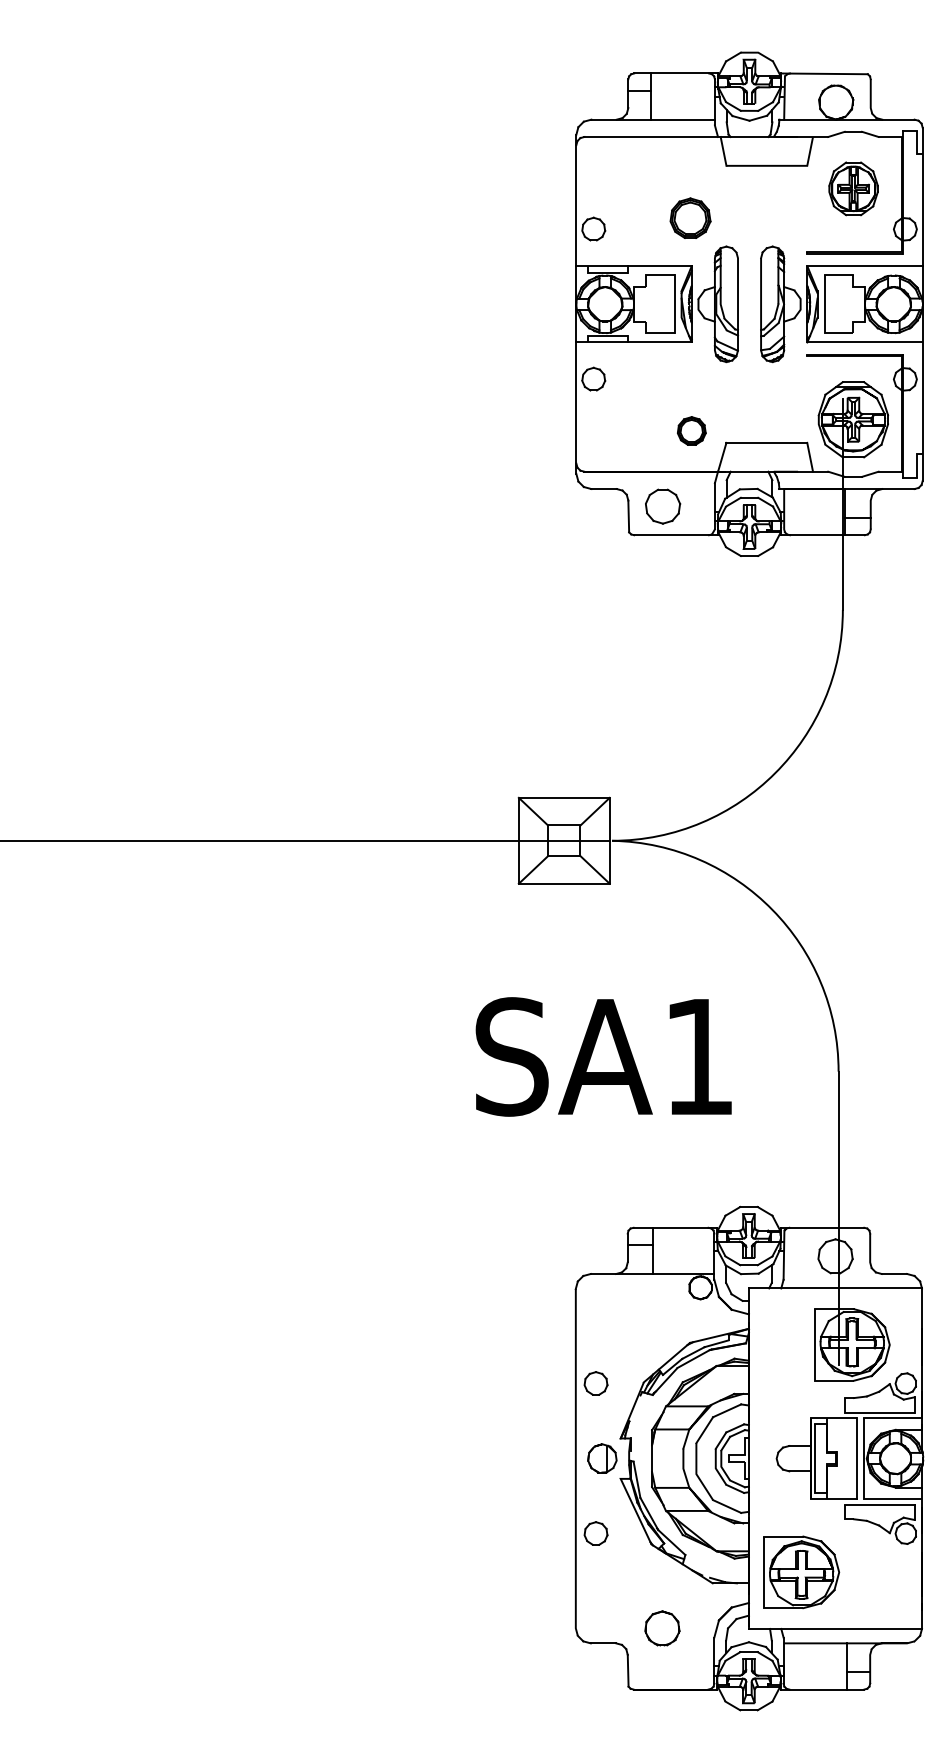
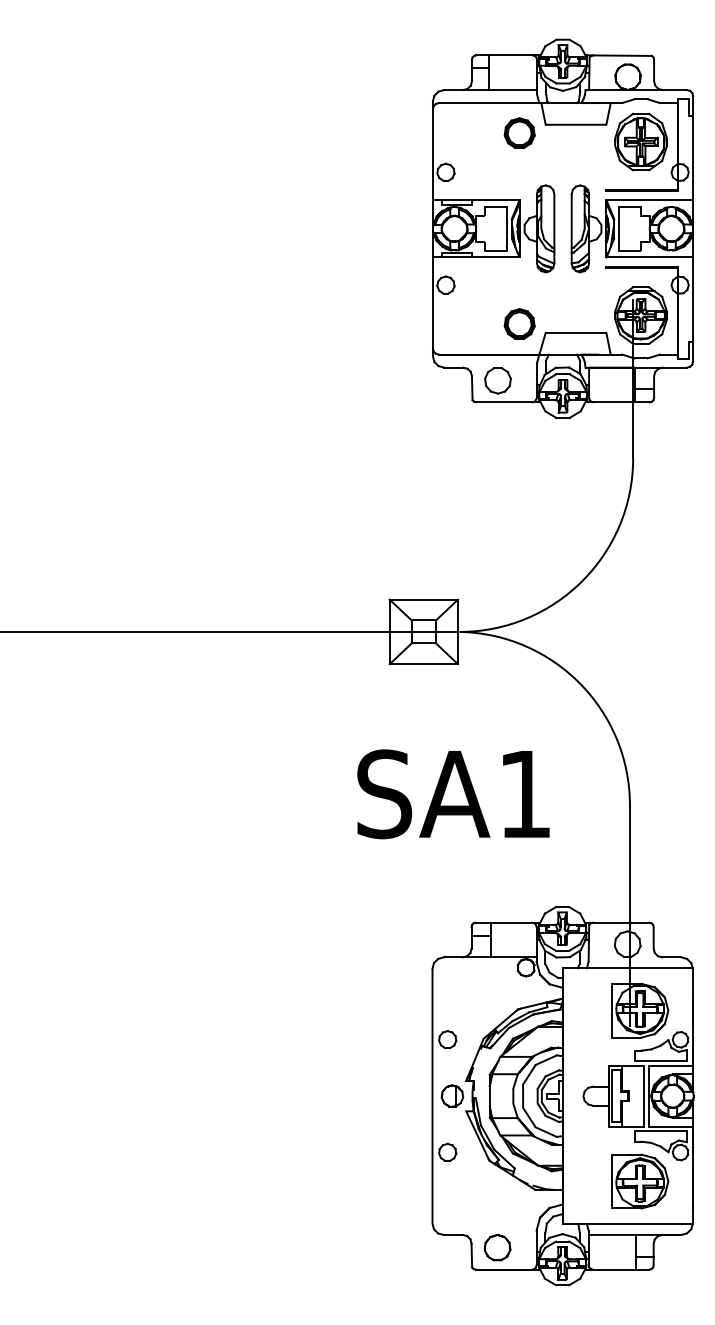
part: (853, 188) -> (641, 141), size x1.43
part: (690, 218) -> (519, 133), moved
part: (691, 430) -> (519, 323), size x1.43
part: (802, 1572) -> (640, 1181), moved
part: (662, 1628) -> (497, 1247), moved

